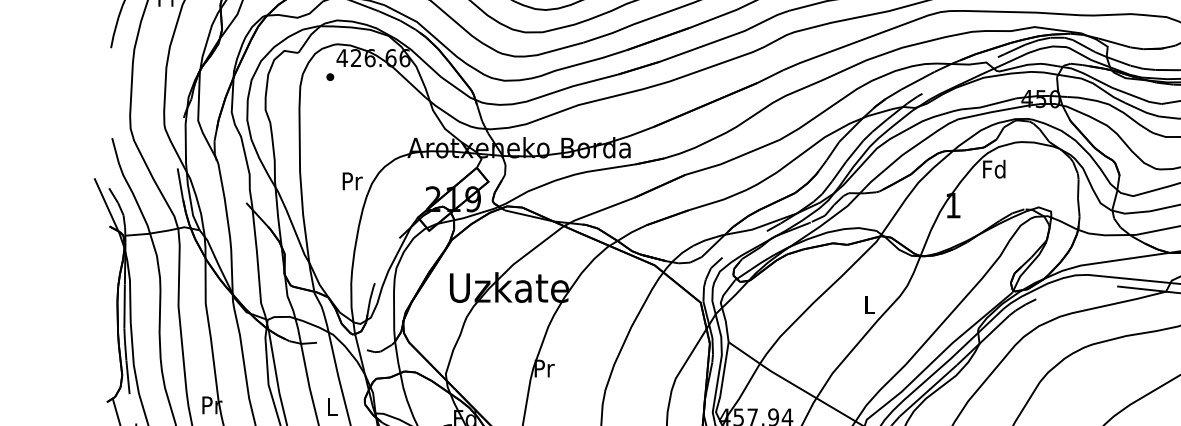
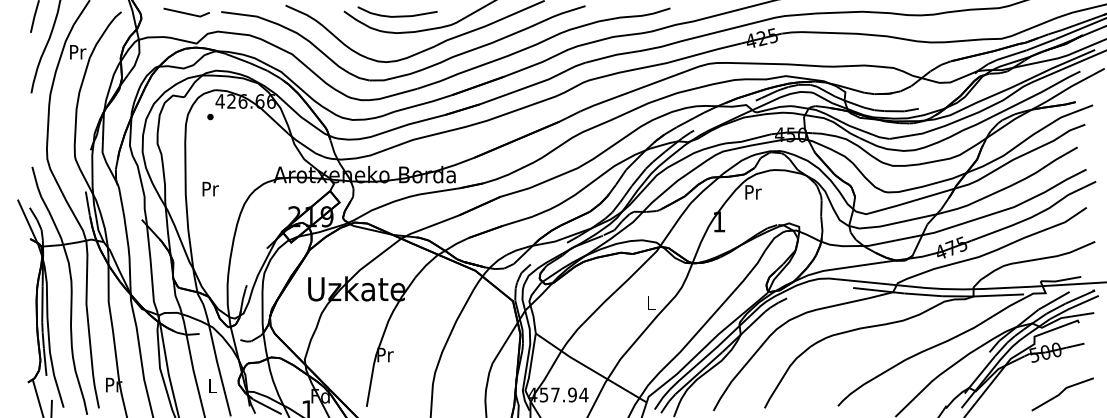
text: (993, 168) -> (752, 191), Fd -> Pr
text: (352, 181) -> (210, 189), moved

